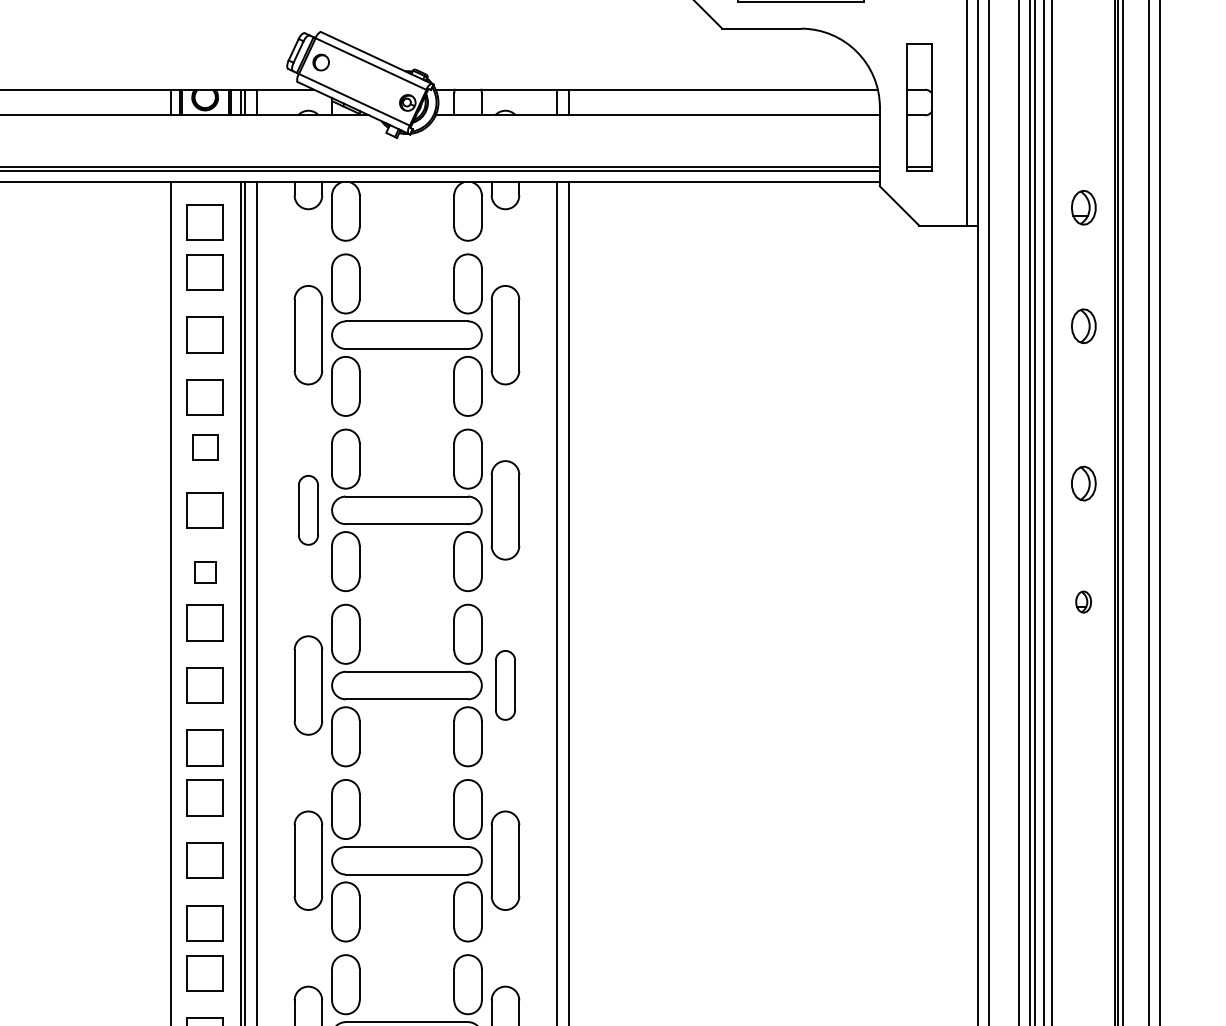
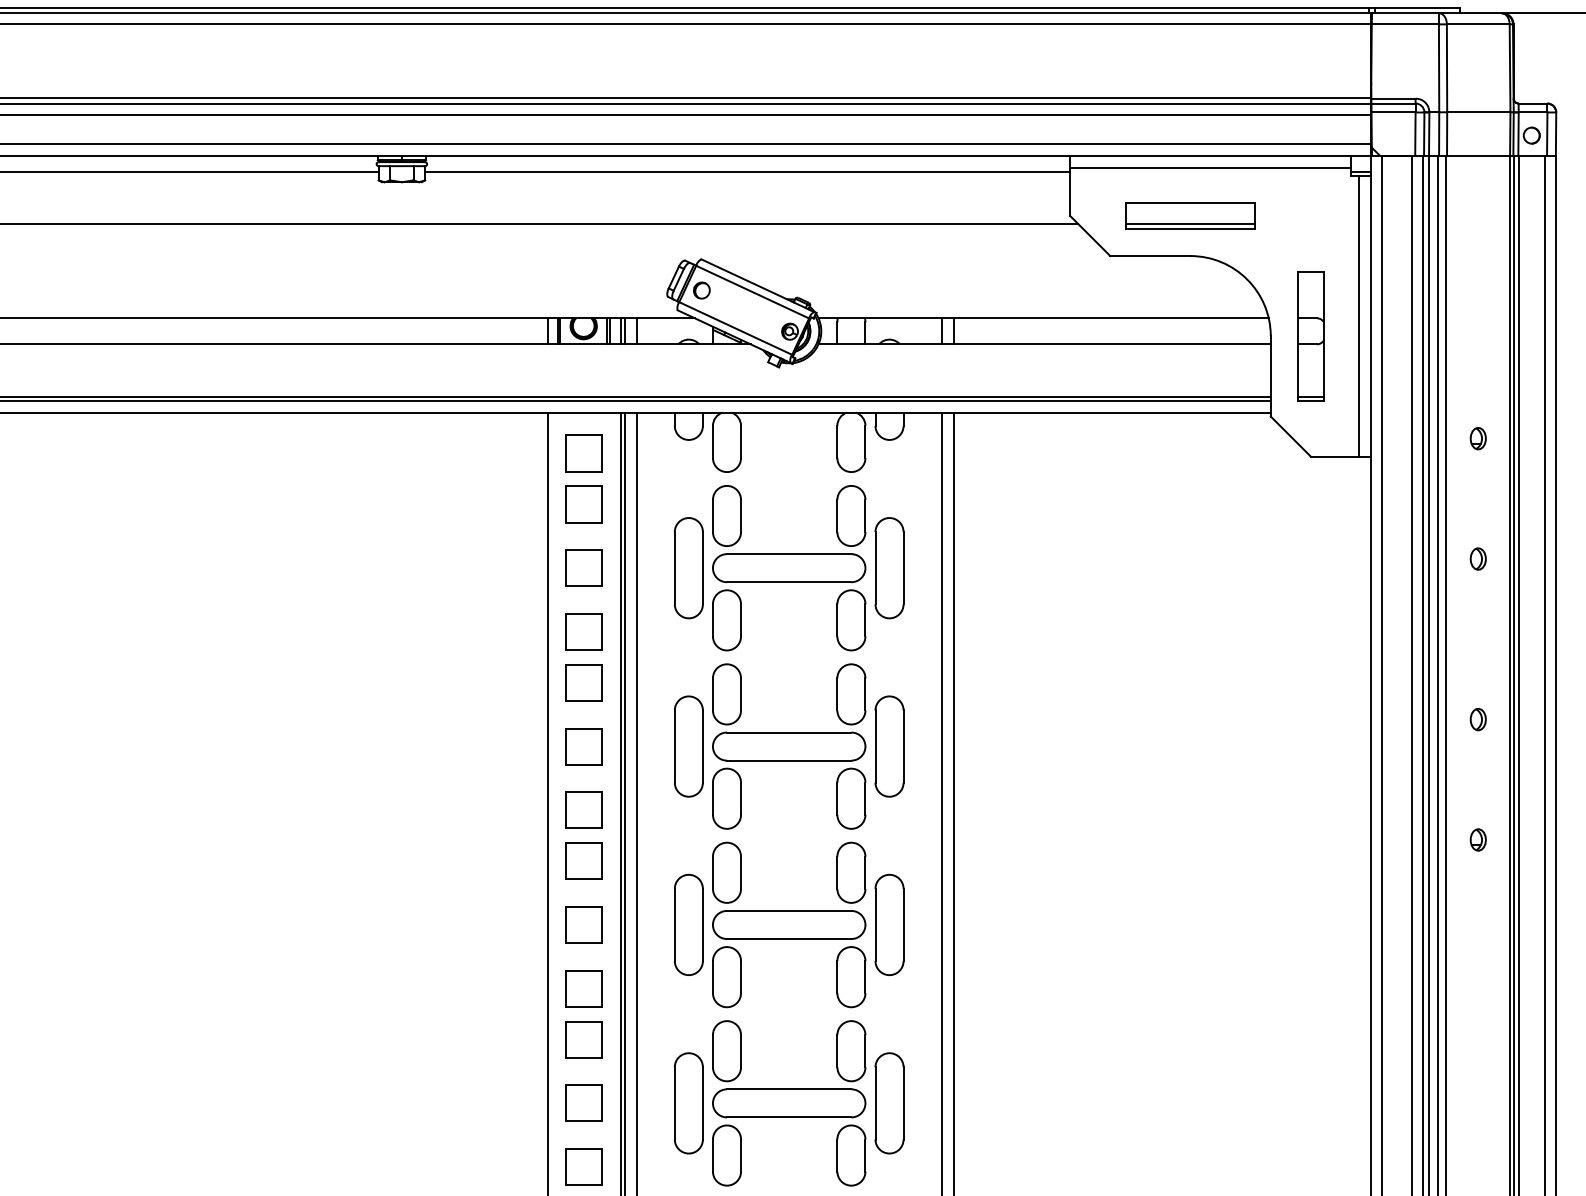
part: (1082, 207) -> (1477, 438), size x0.62
part: (1082, 325) -> (1477, 558), size x0.62
part: (204, 447) -> (583, 682), size x1.43
part: (1082, 483) -> (1477, 719), size x0.62
part: (308, 510) -> (688, 746), size x1.43
part: (204, 572) -> (583, 809), size x1.67
part: (505, 685) -> (889, 924), size x1.43

